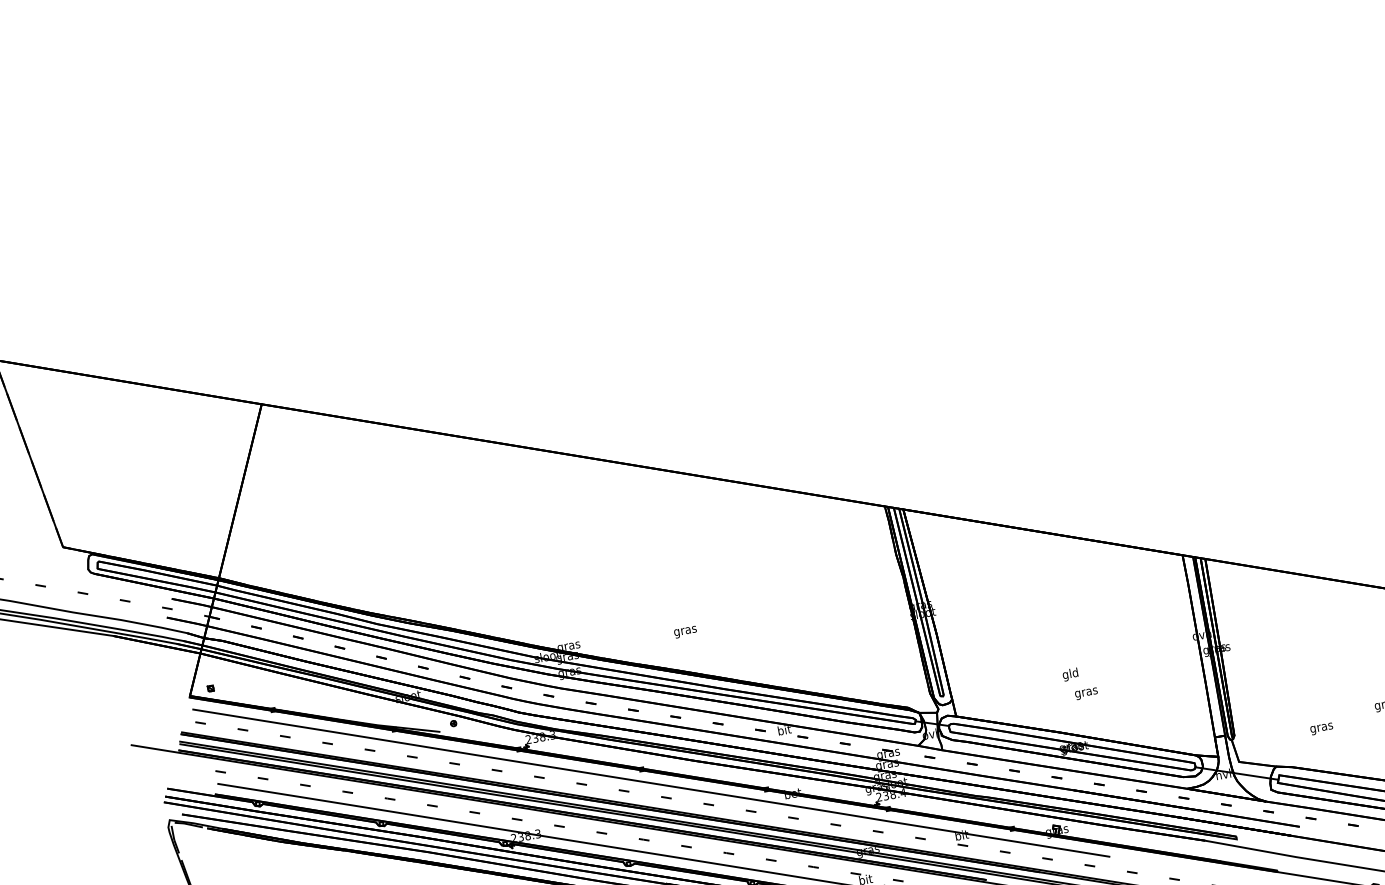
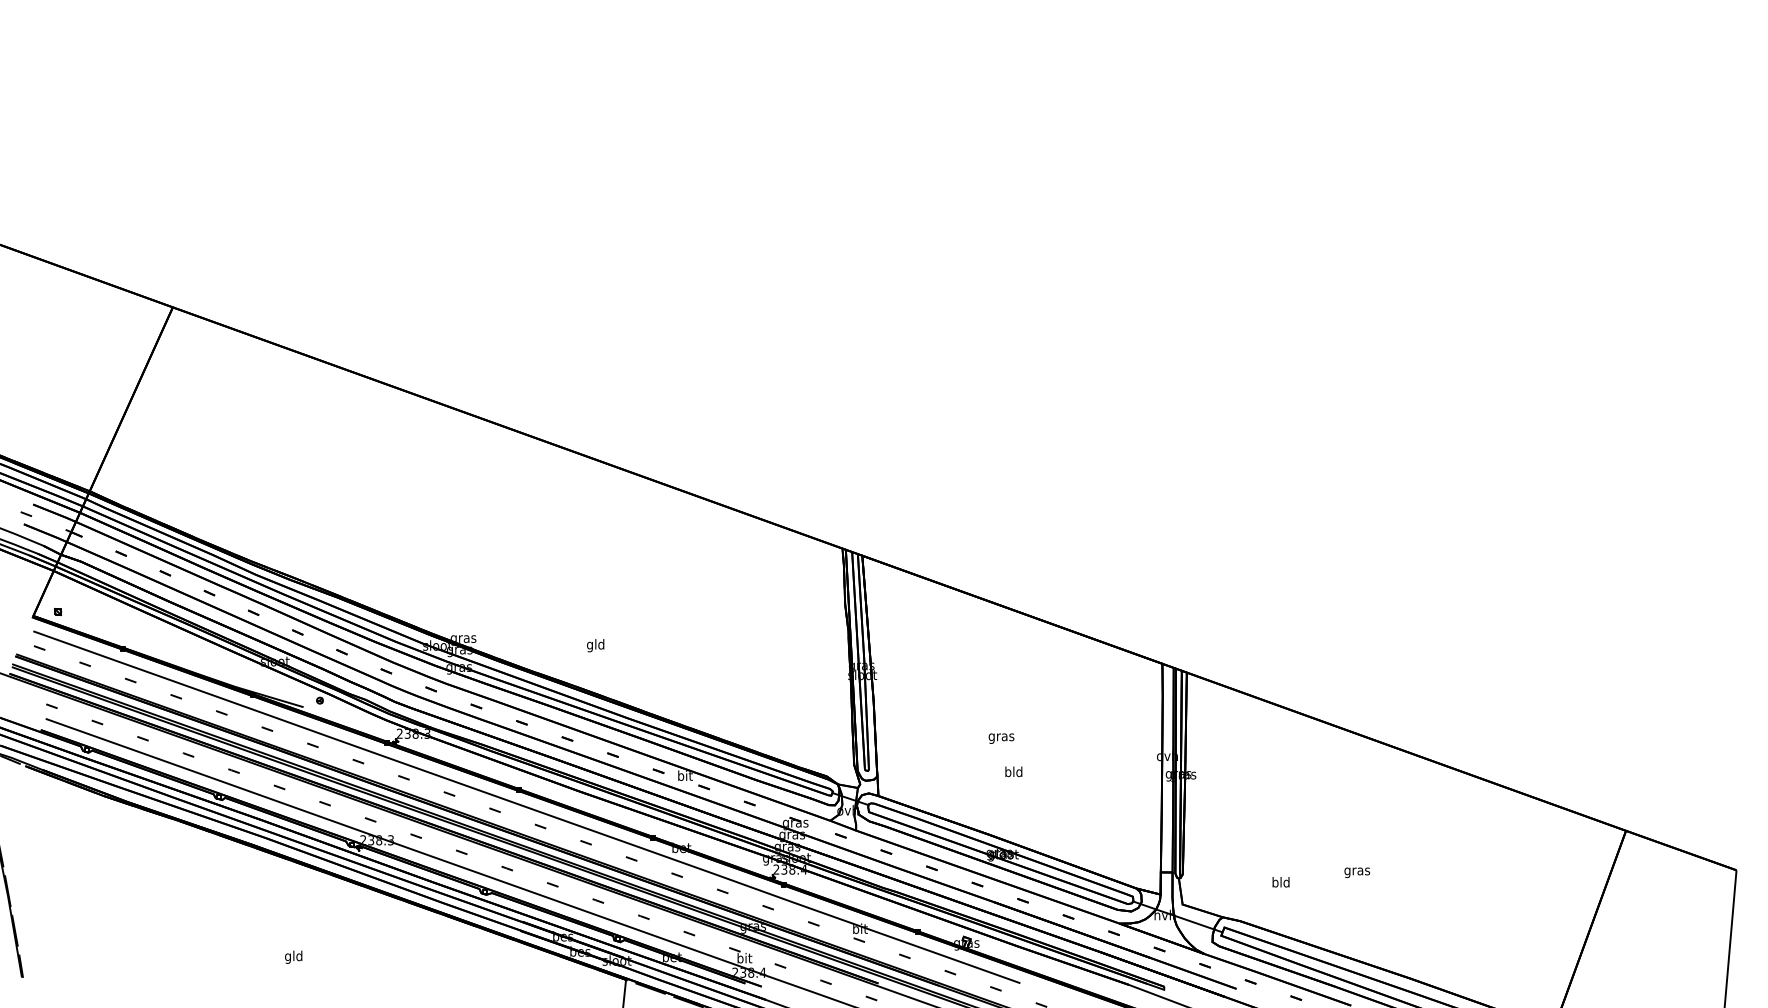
text: (685, 630) -> (595, 645), gras -> gld
text: (1065, 674) -> (1008, 772), gld -> bld
text: (1086, 693) -> (1001, 738), moved
text: (1321, 727) -> (1280, 883), gras -> bld

